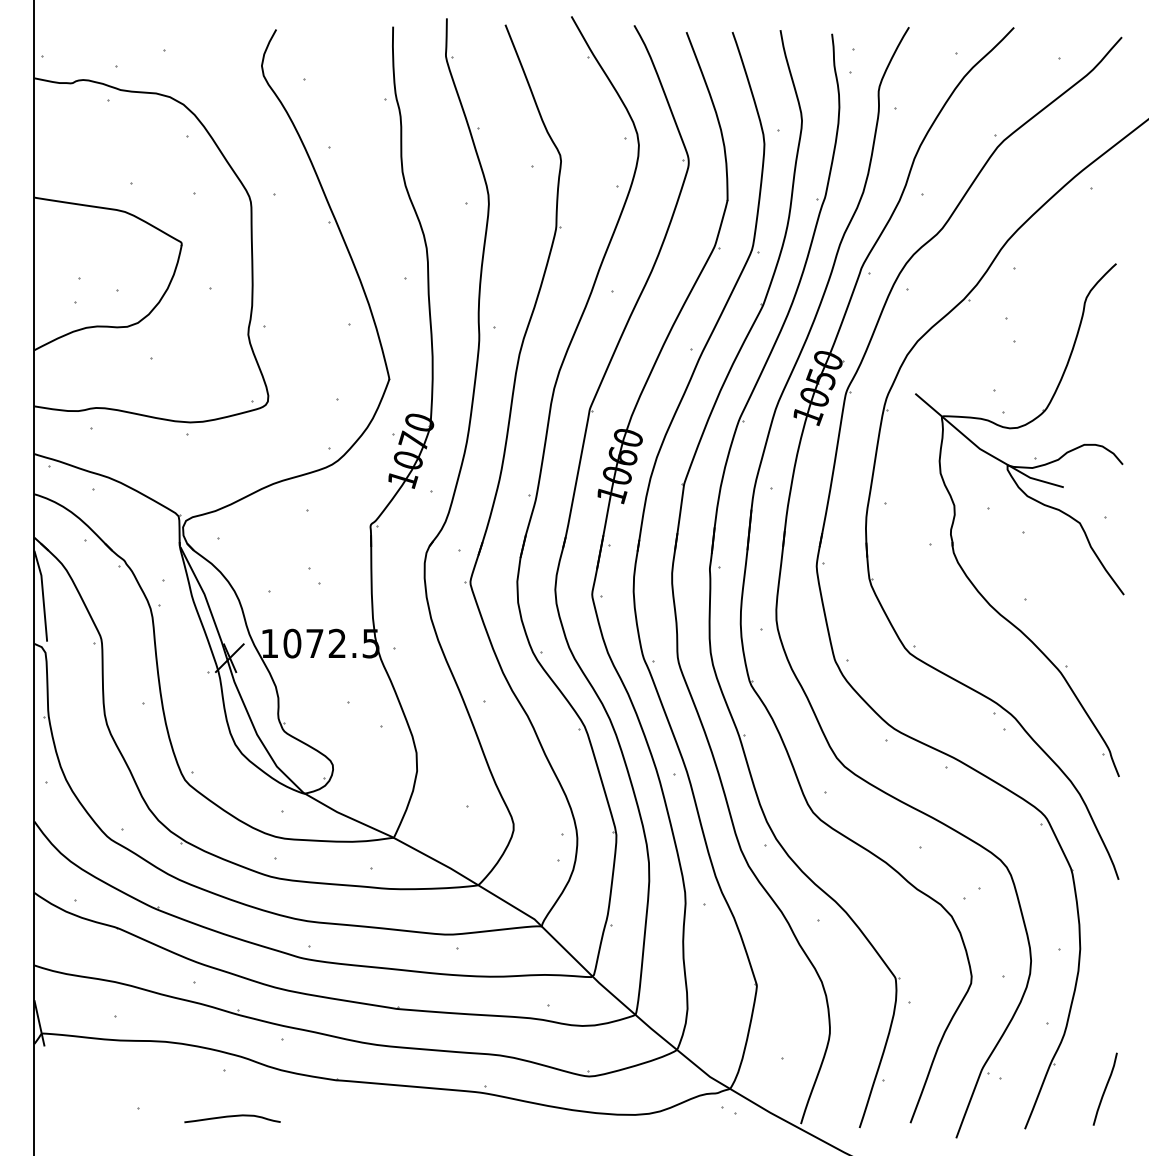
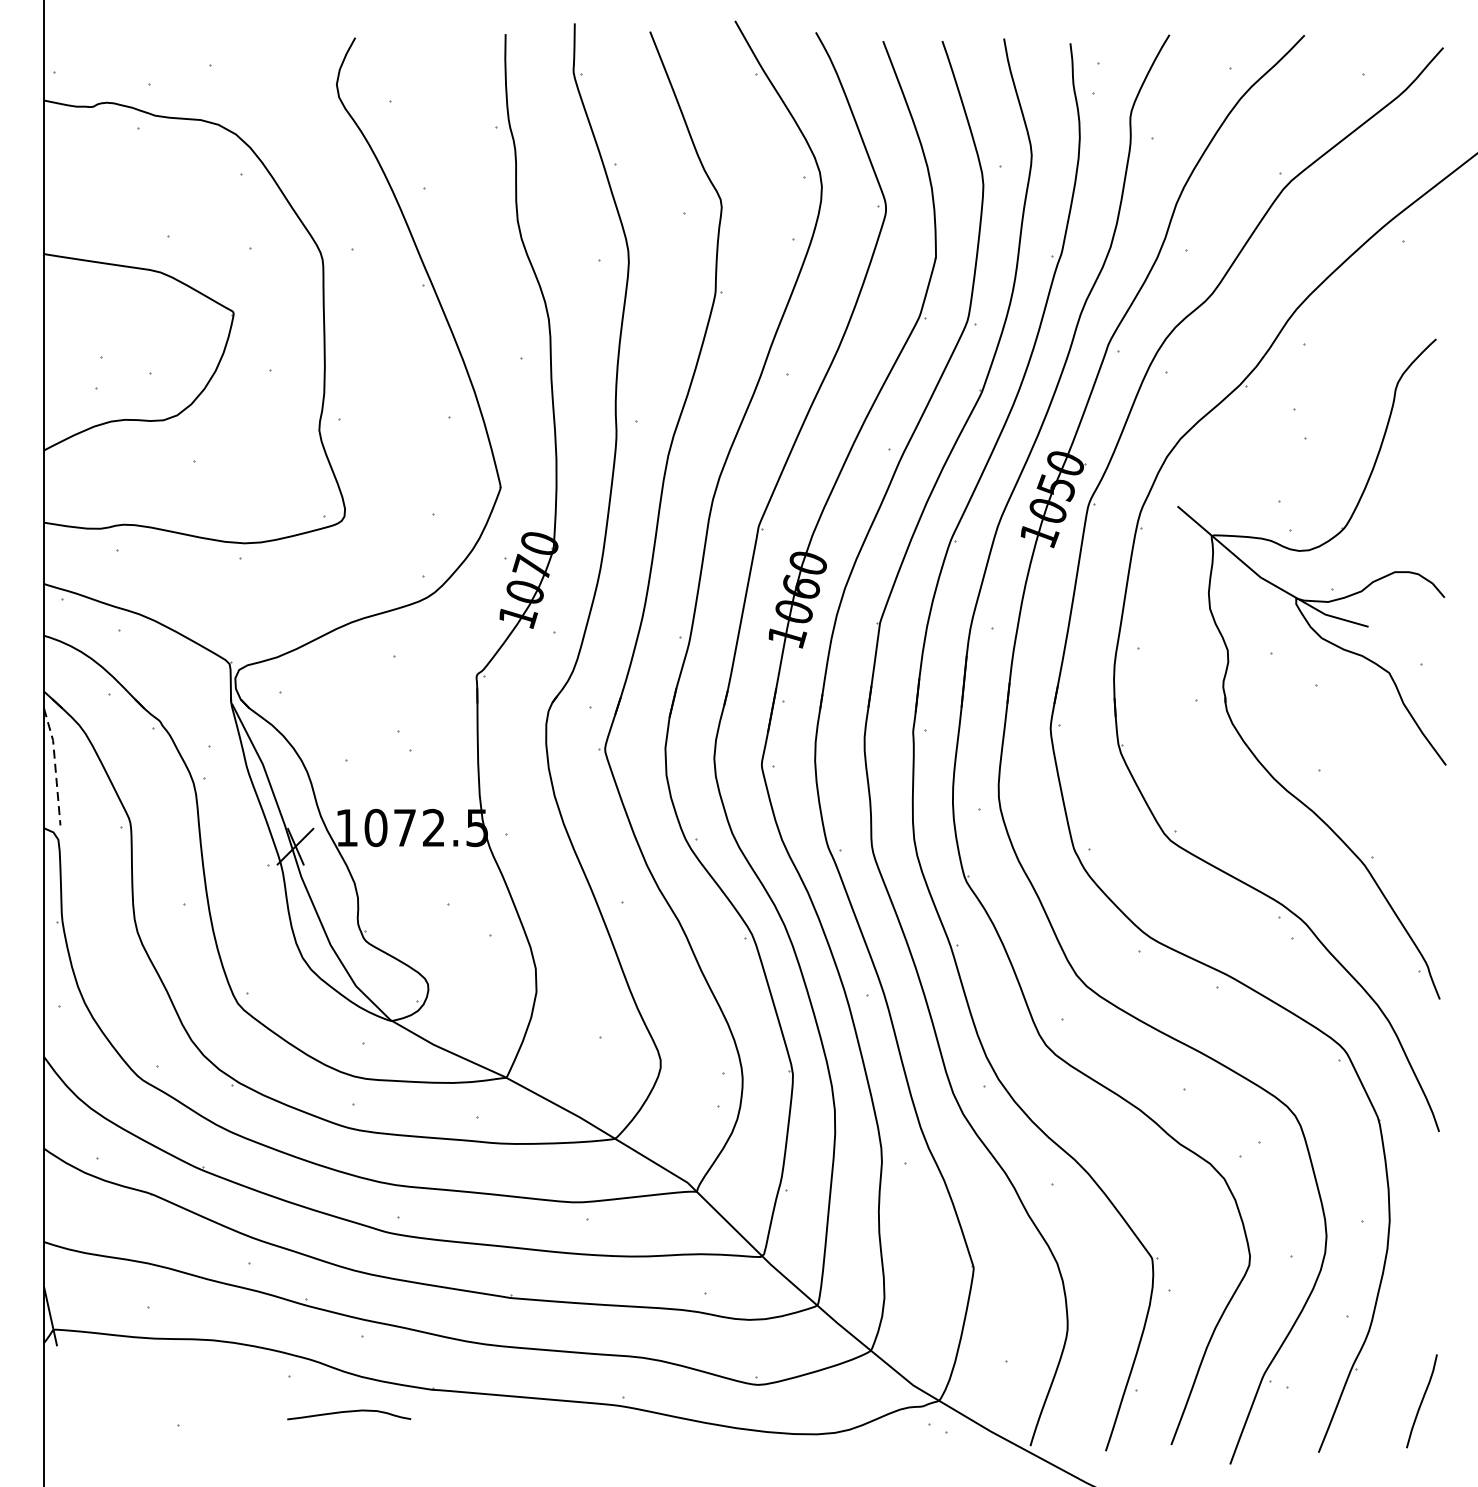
line: (43, 595) -> (55, 766), solid -> dashed
curve: (232, 1117) -> (349, 1413), moved

